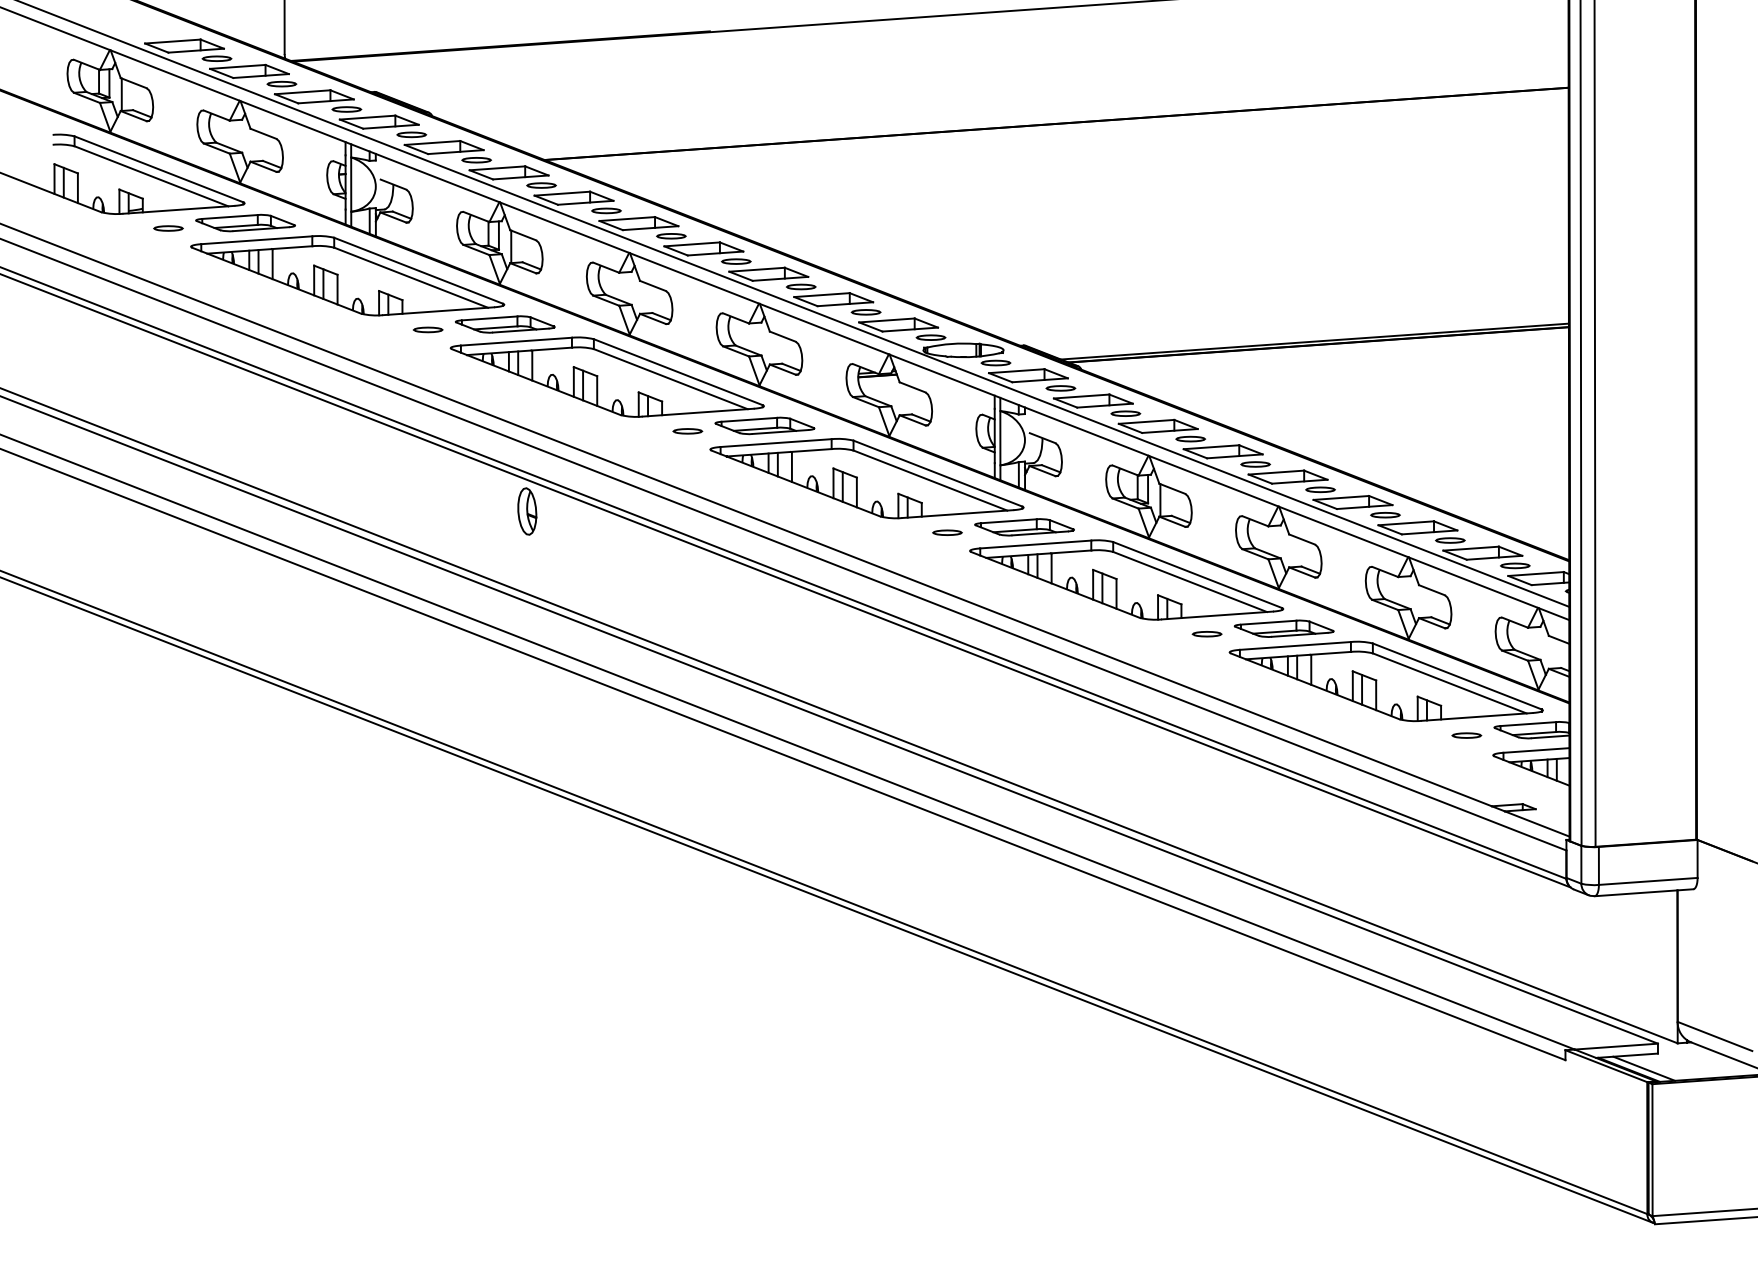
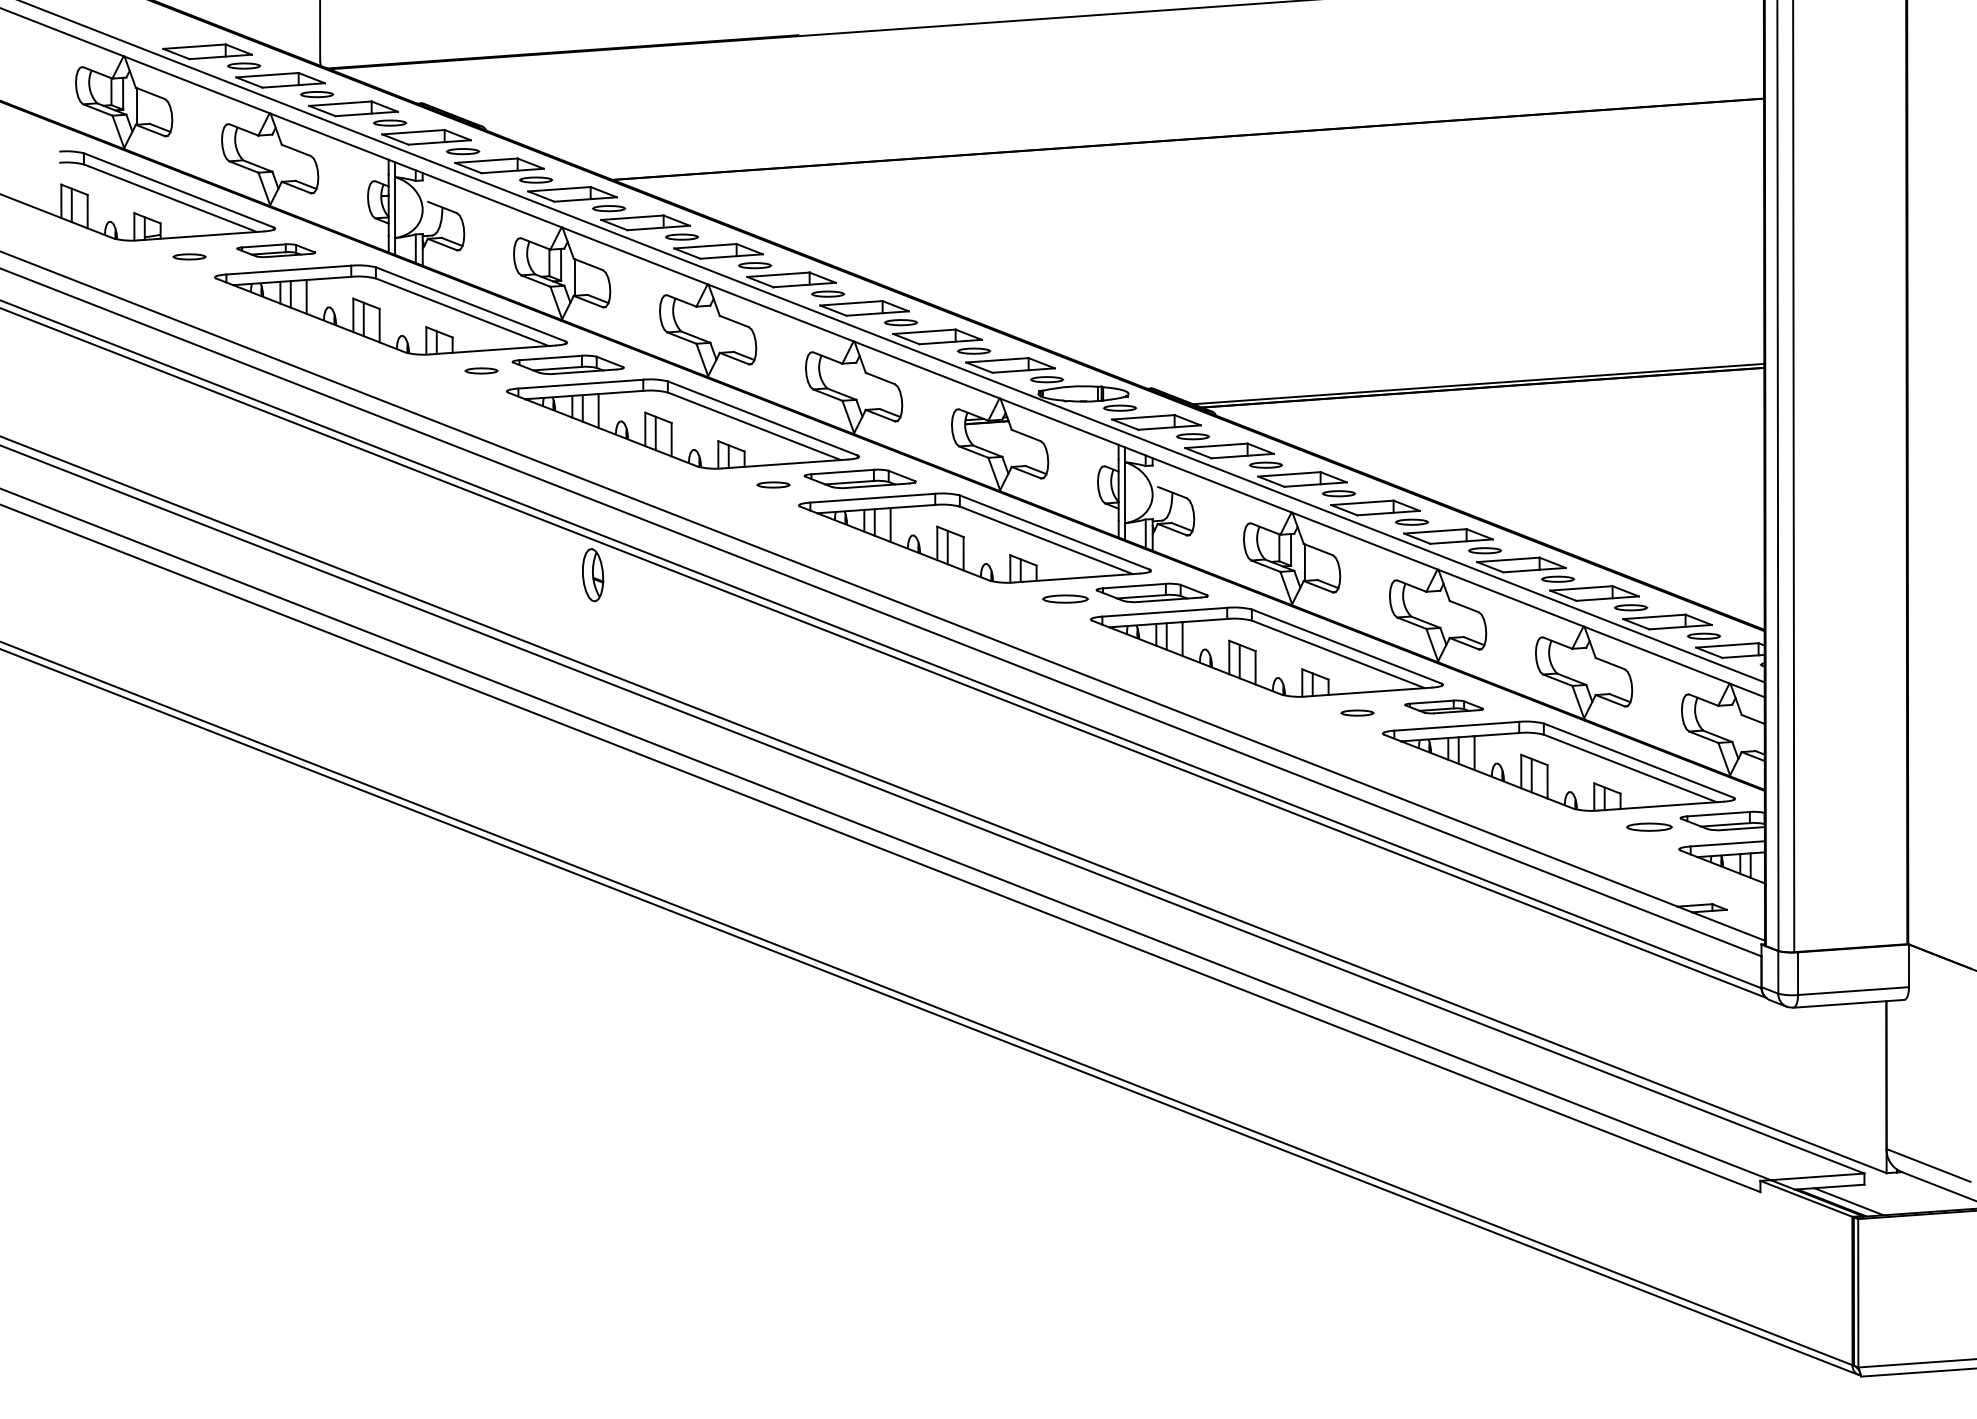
part: (244, 222) -> (275, 250), size x0.7
part: (947, 532) -> (1065, 598), size x1.4
part: (1283, 628) -> (1443, 706), size x0.7
part: (1466, 735) -> (1649, 826), size x1.4

